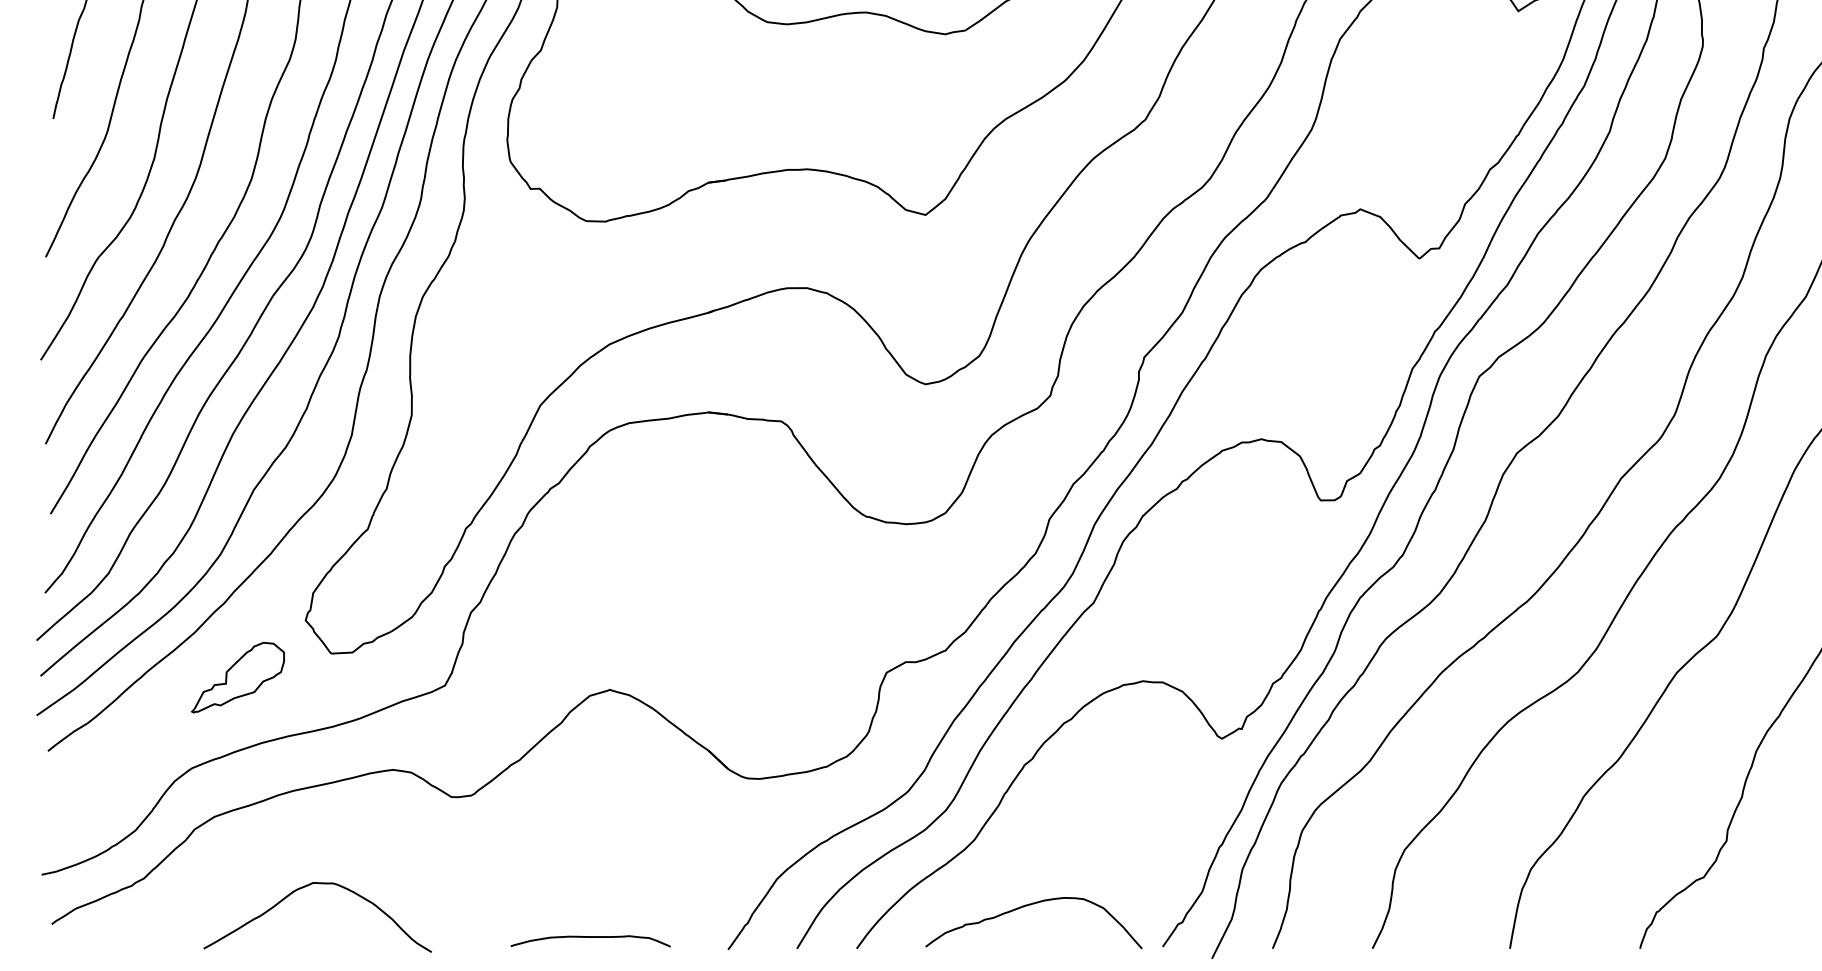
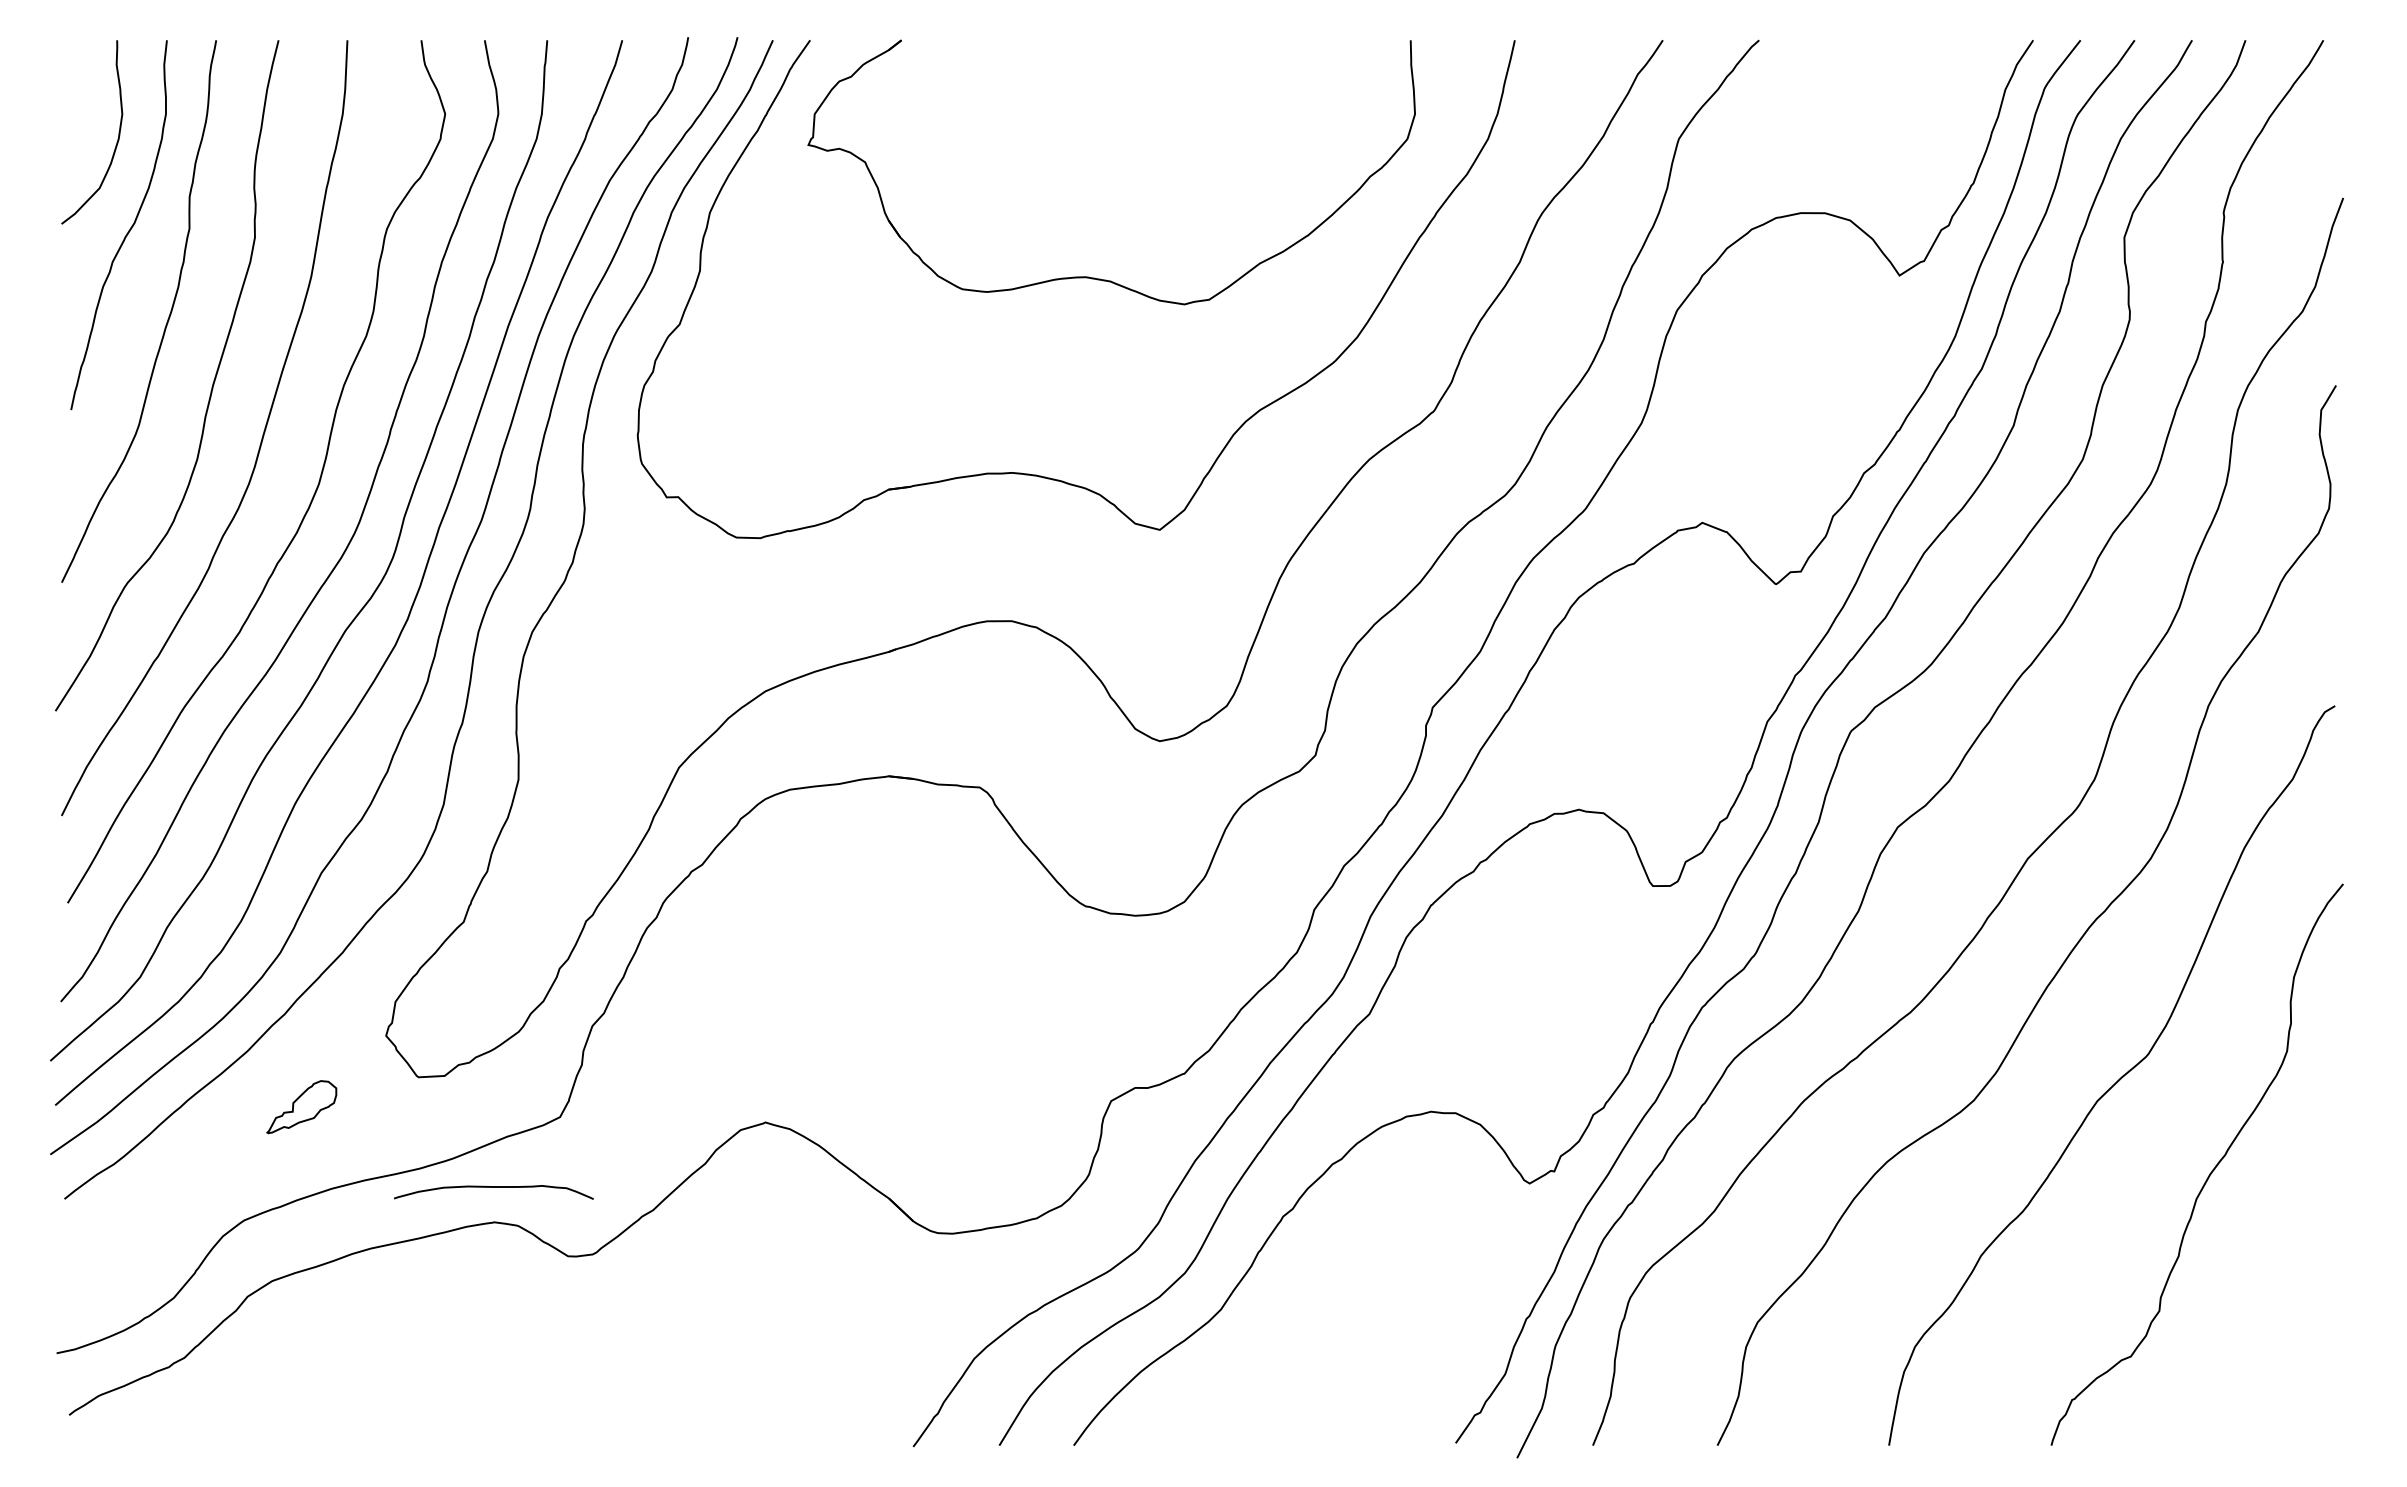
part: (237, 677) -> (301, 1106), size x0.6
curve: (304, 887) -> (384, 1369), removed
curve: (1030, 905) -> (1290, 1391), removed
curve: (590, 937) -> (493, 1187), moved

